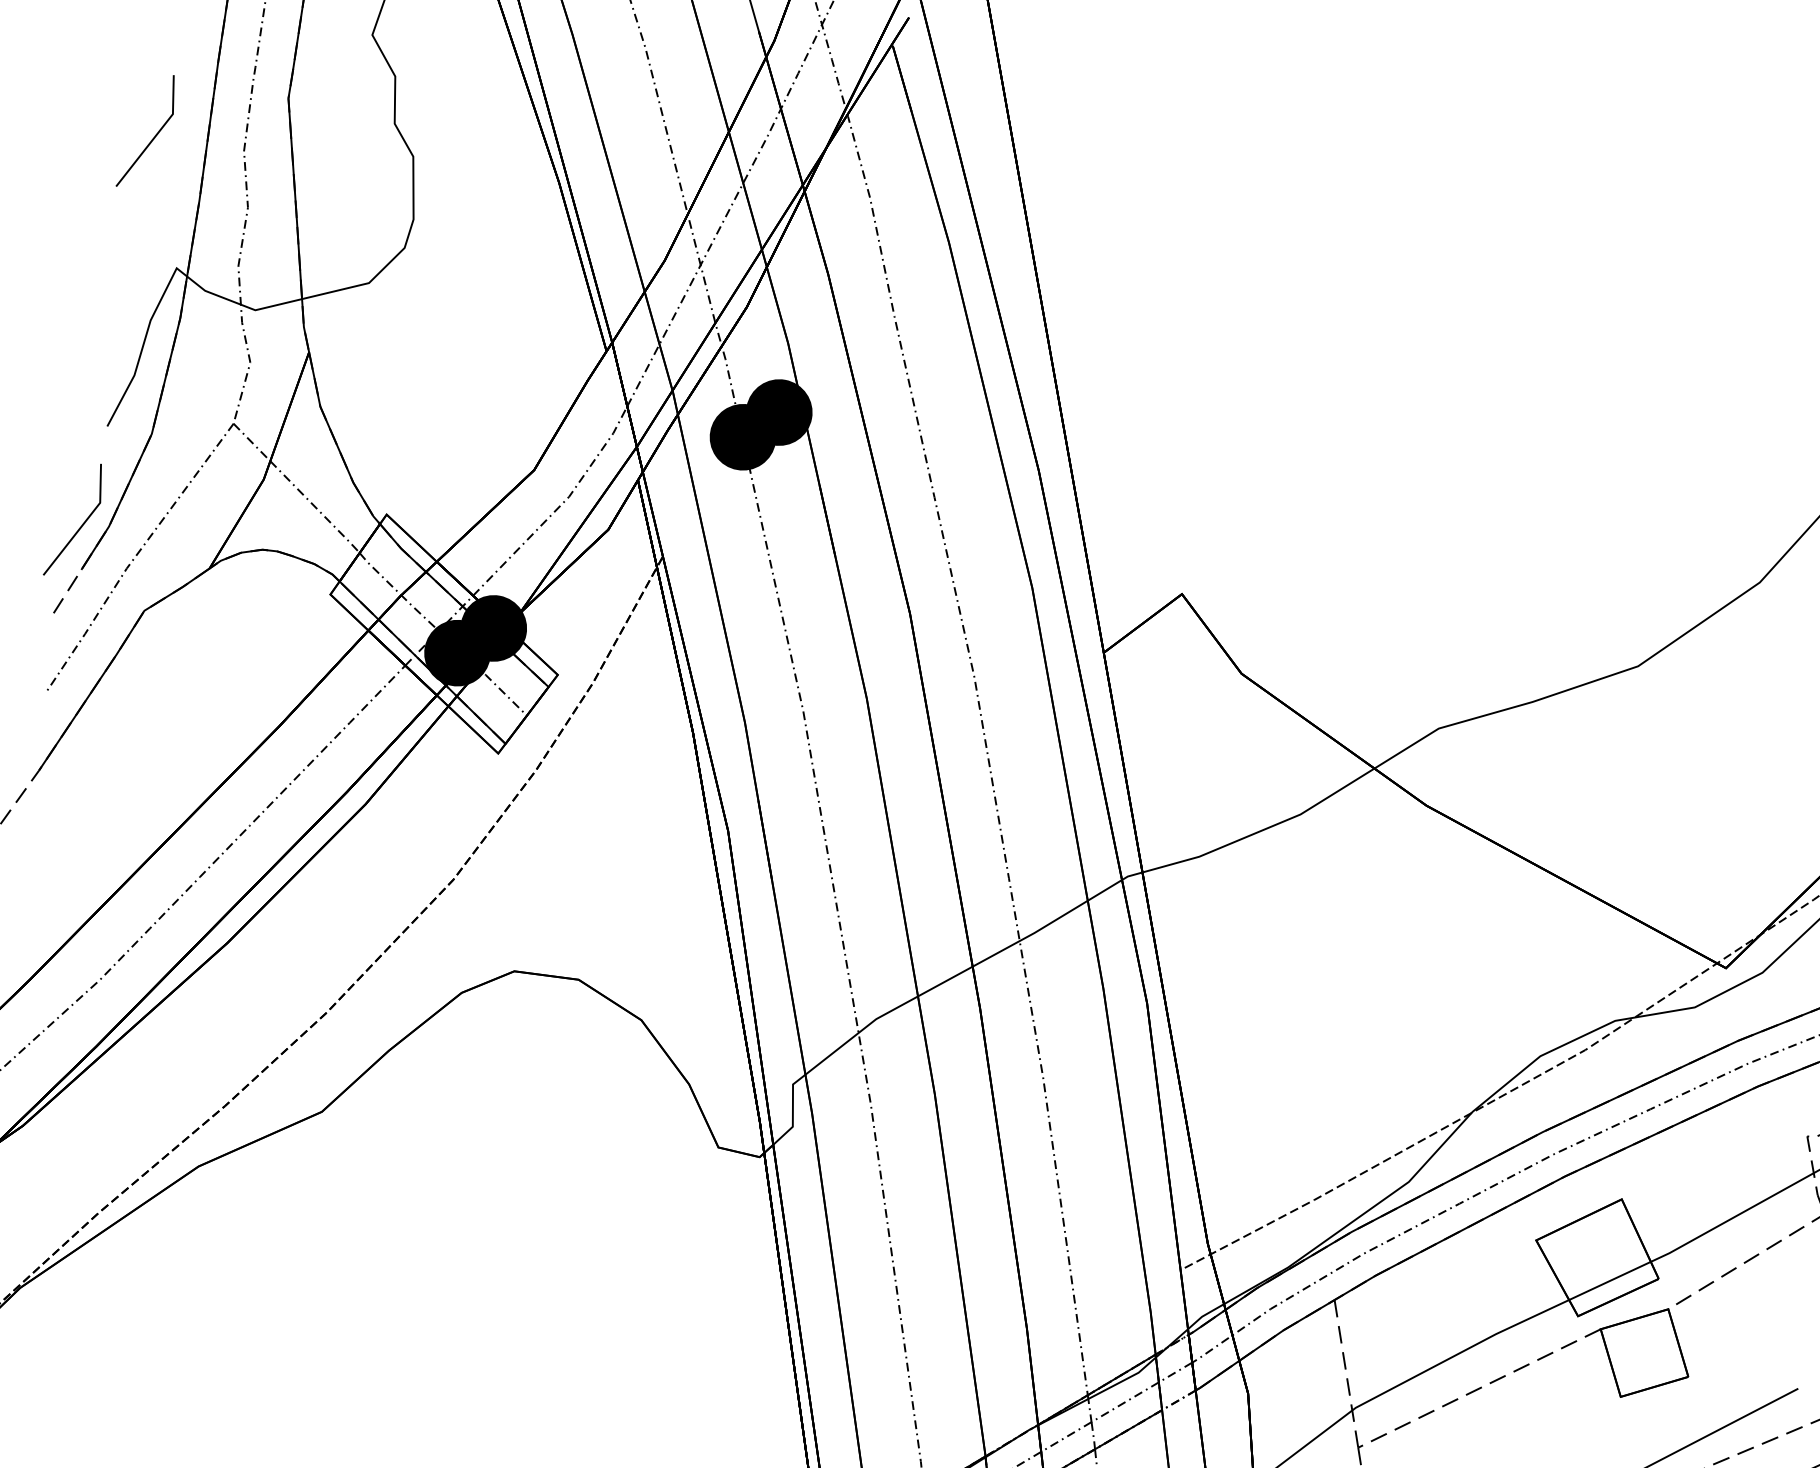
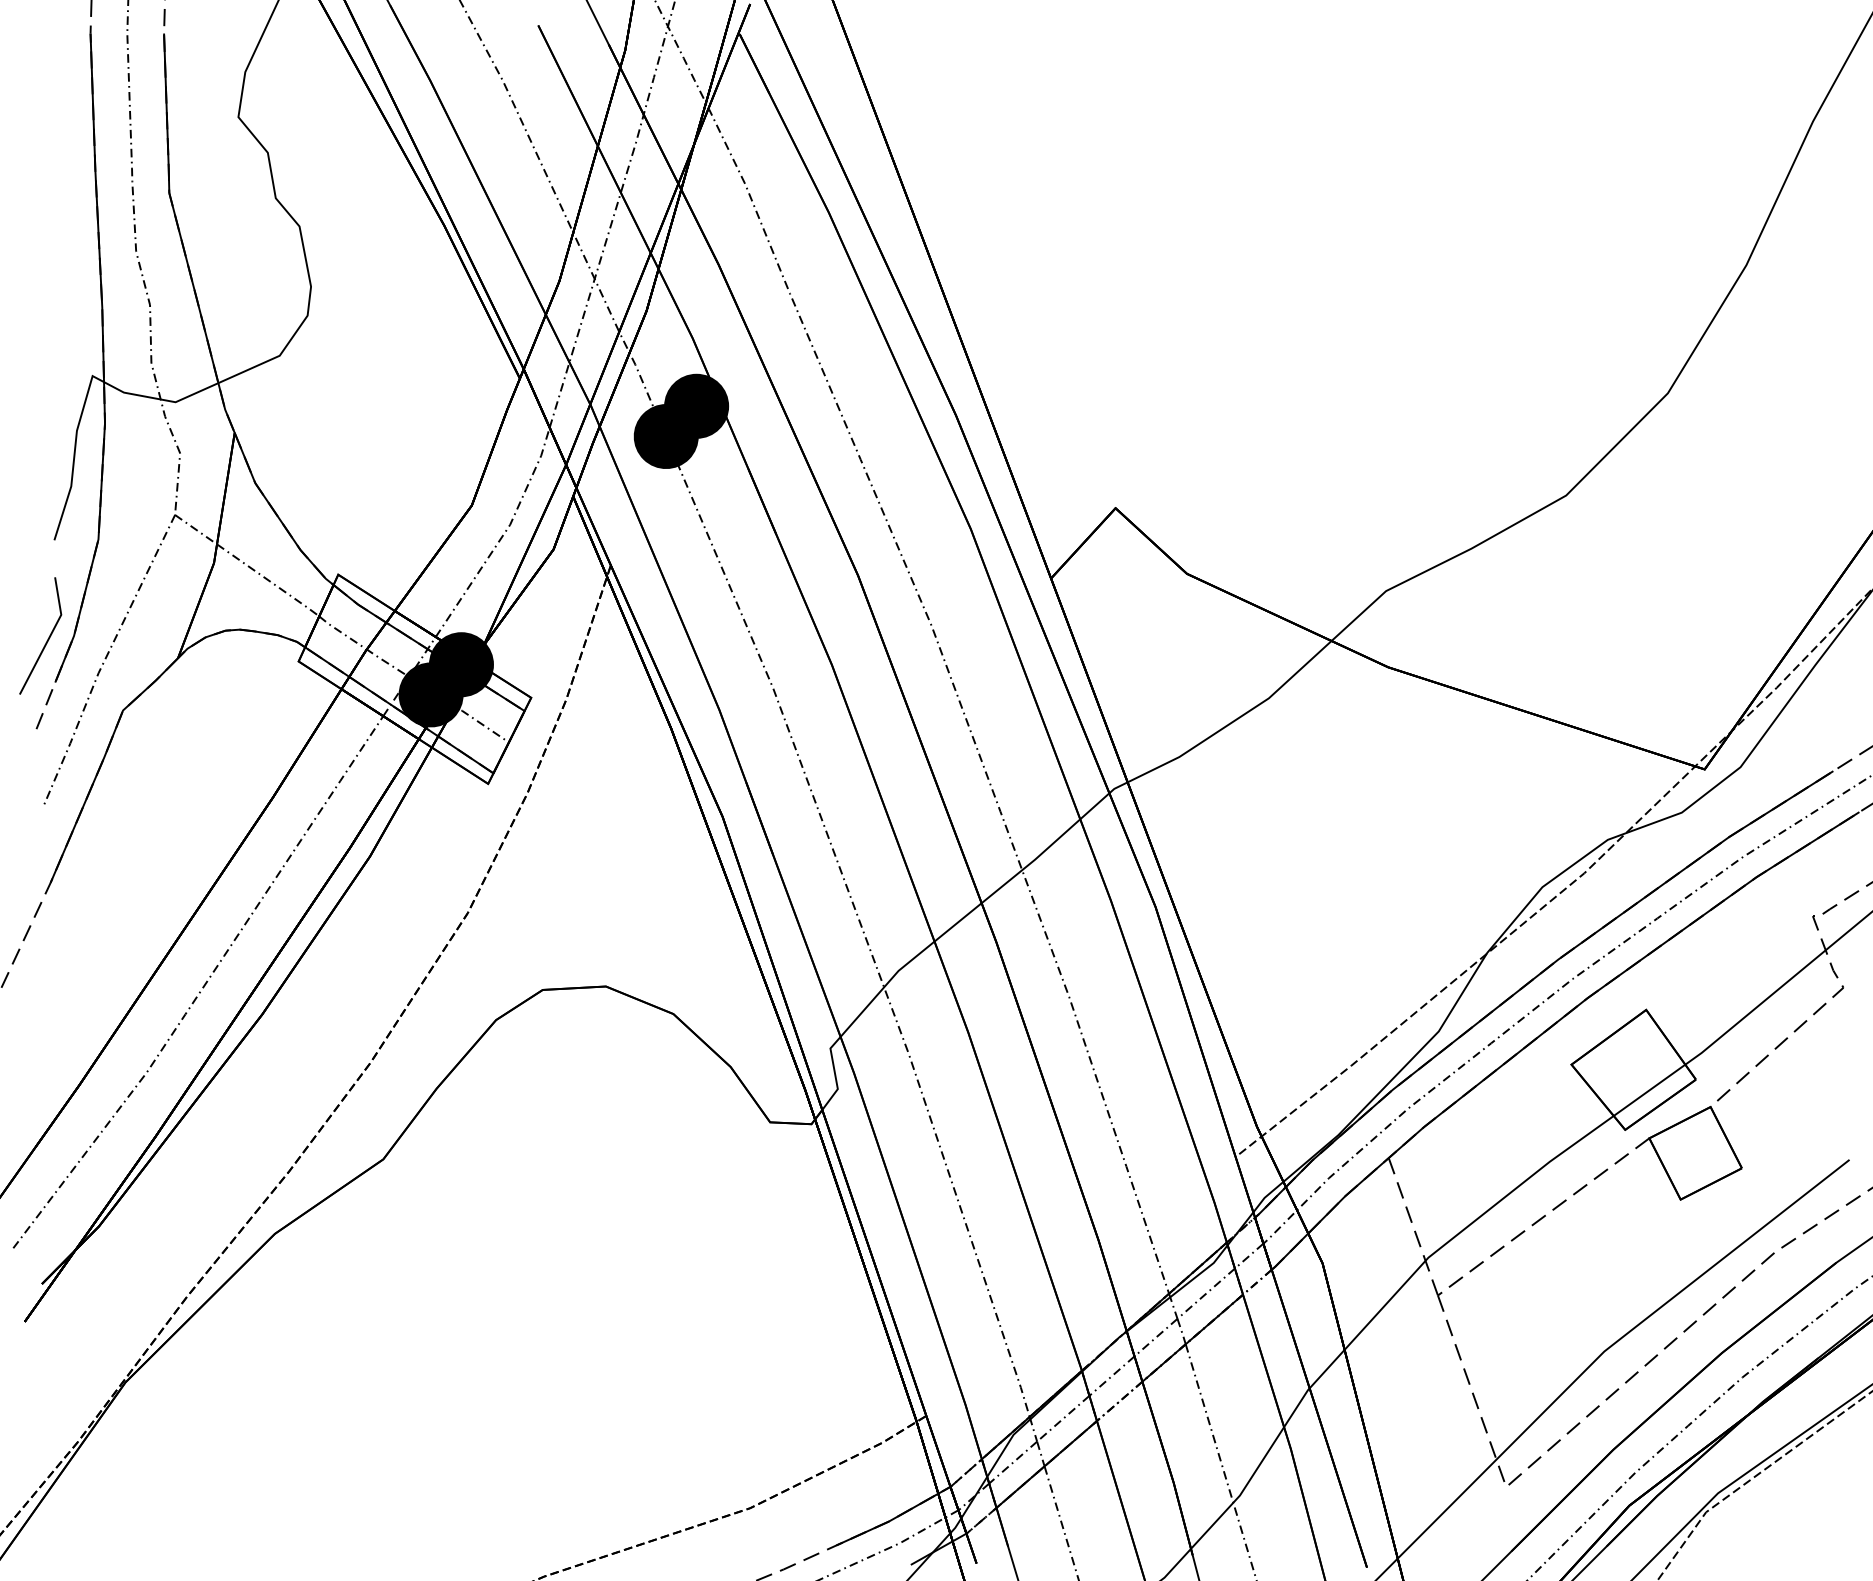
line: (154, 135) -> (47, 252), removed

